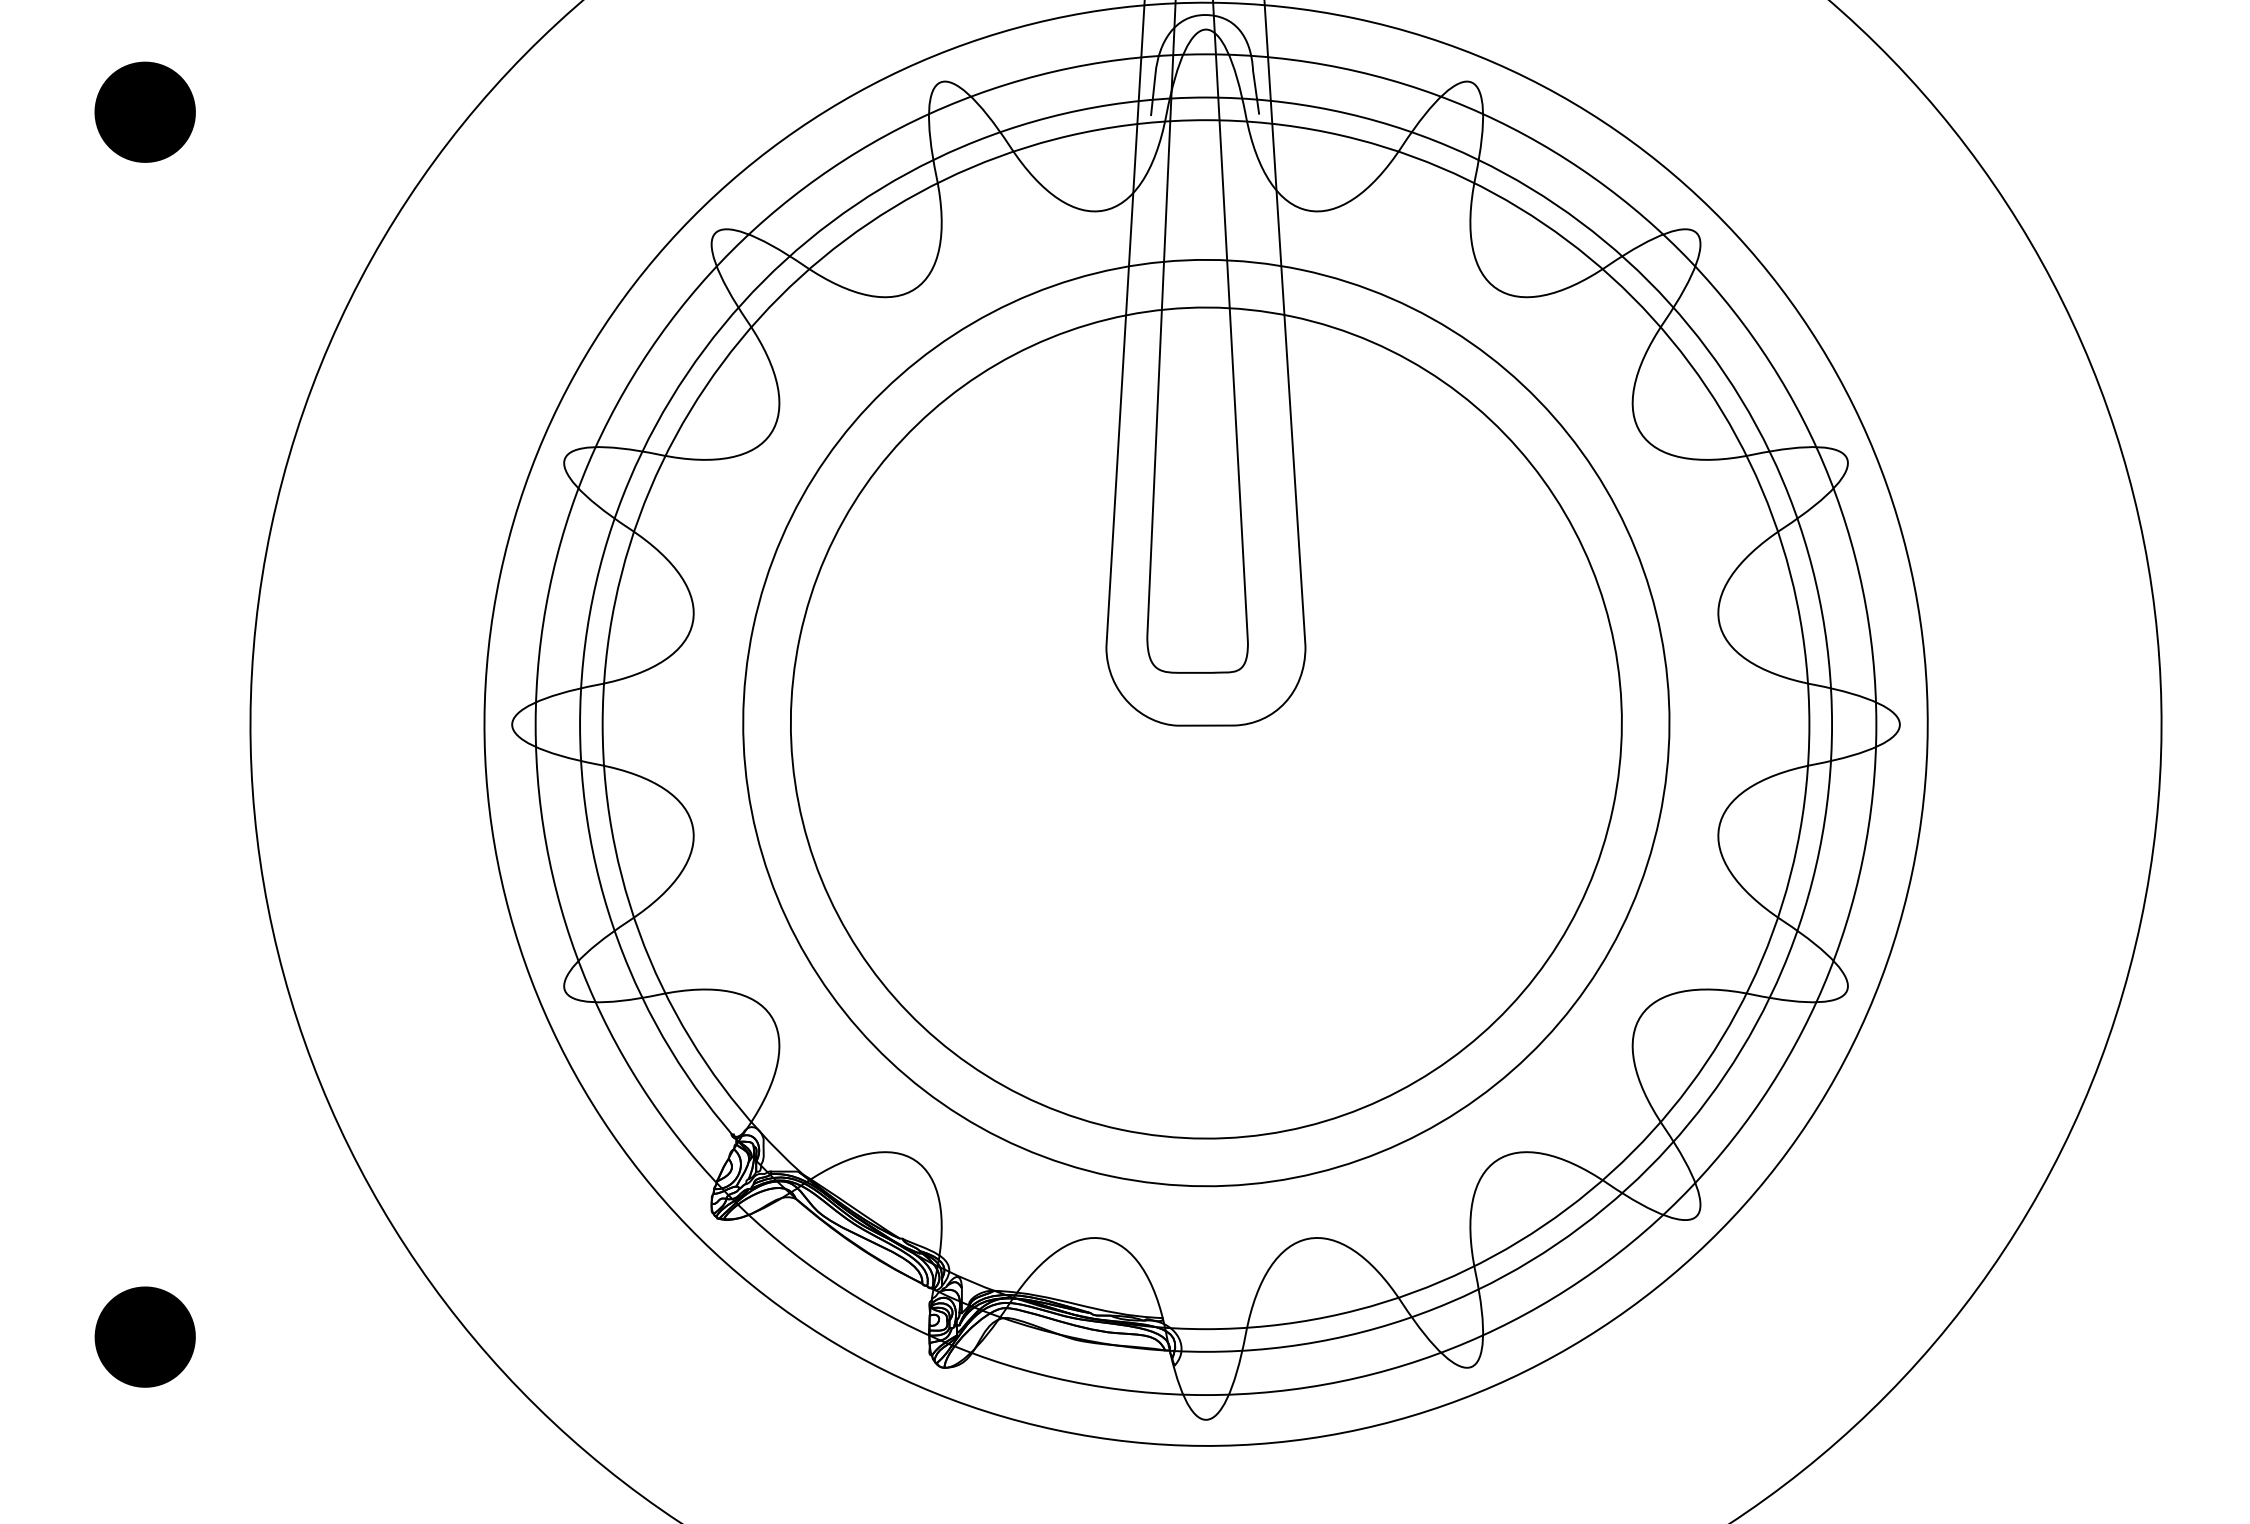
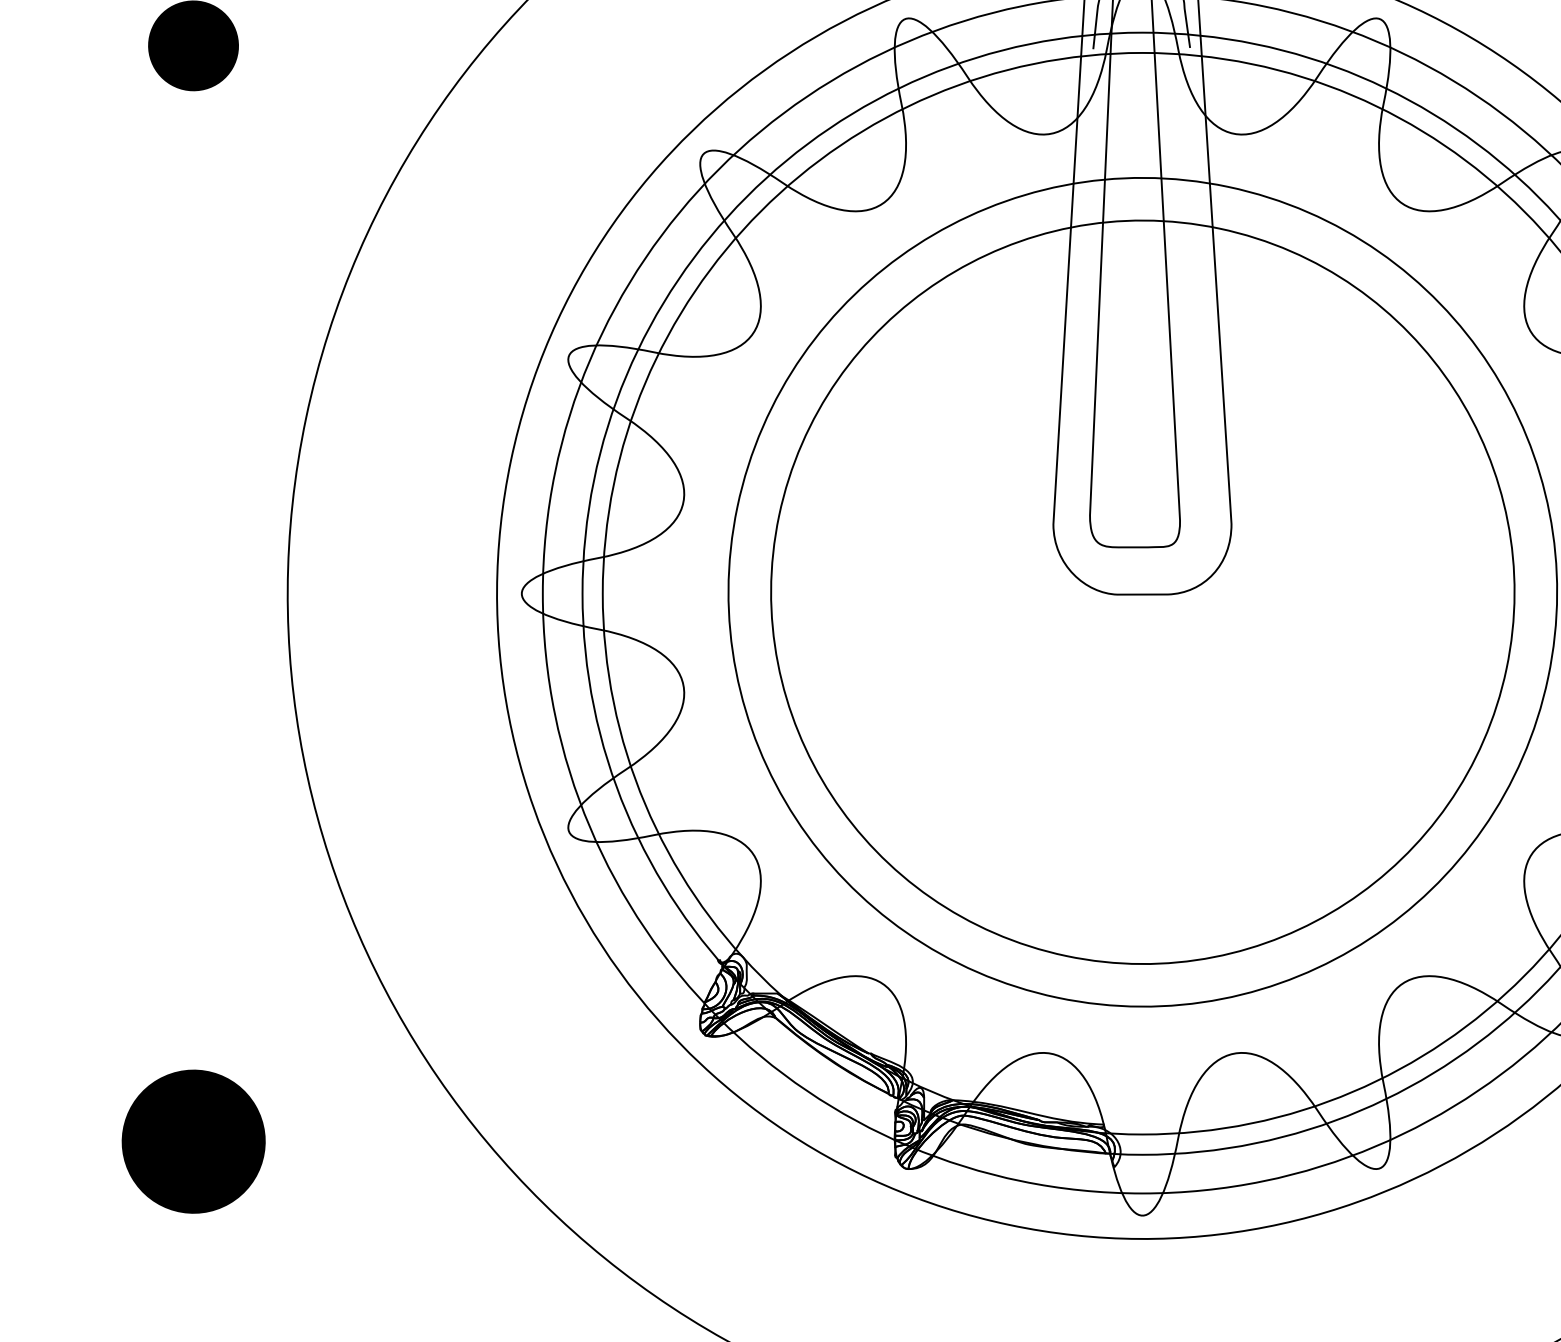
part: (144, 1336) -> (192, 1141), size x1.6

